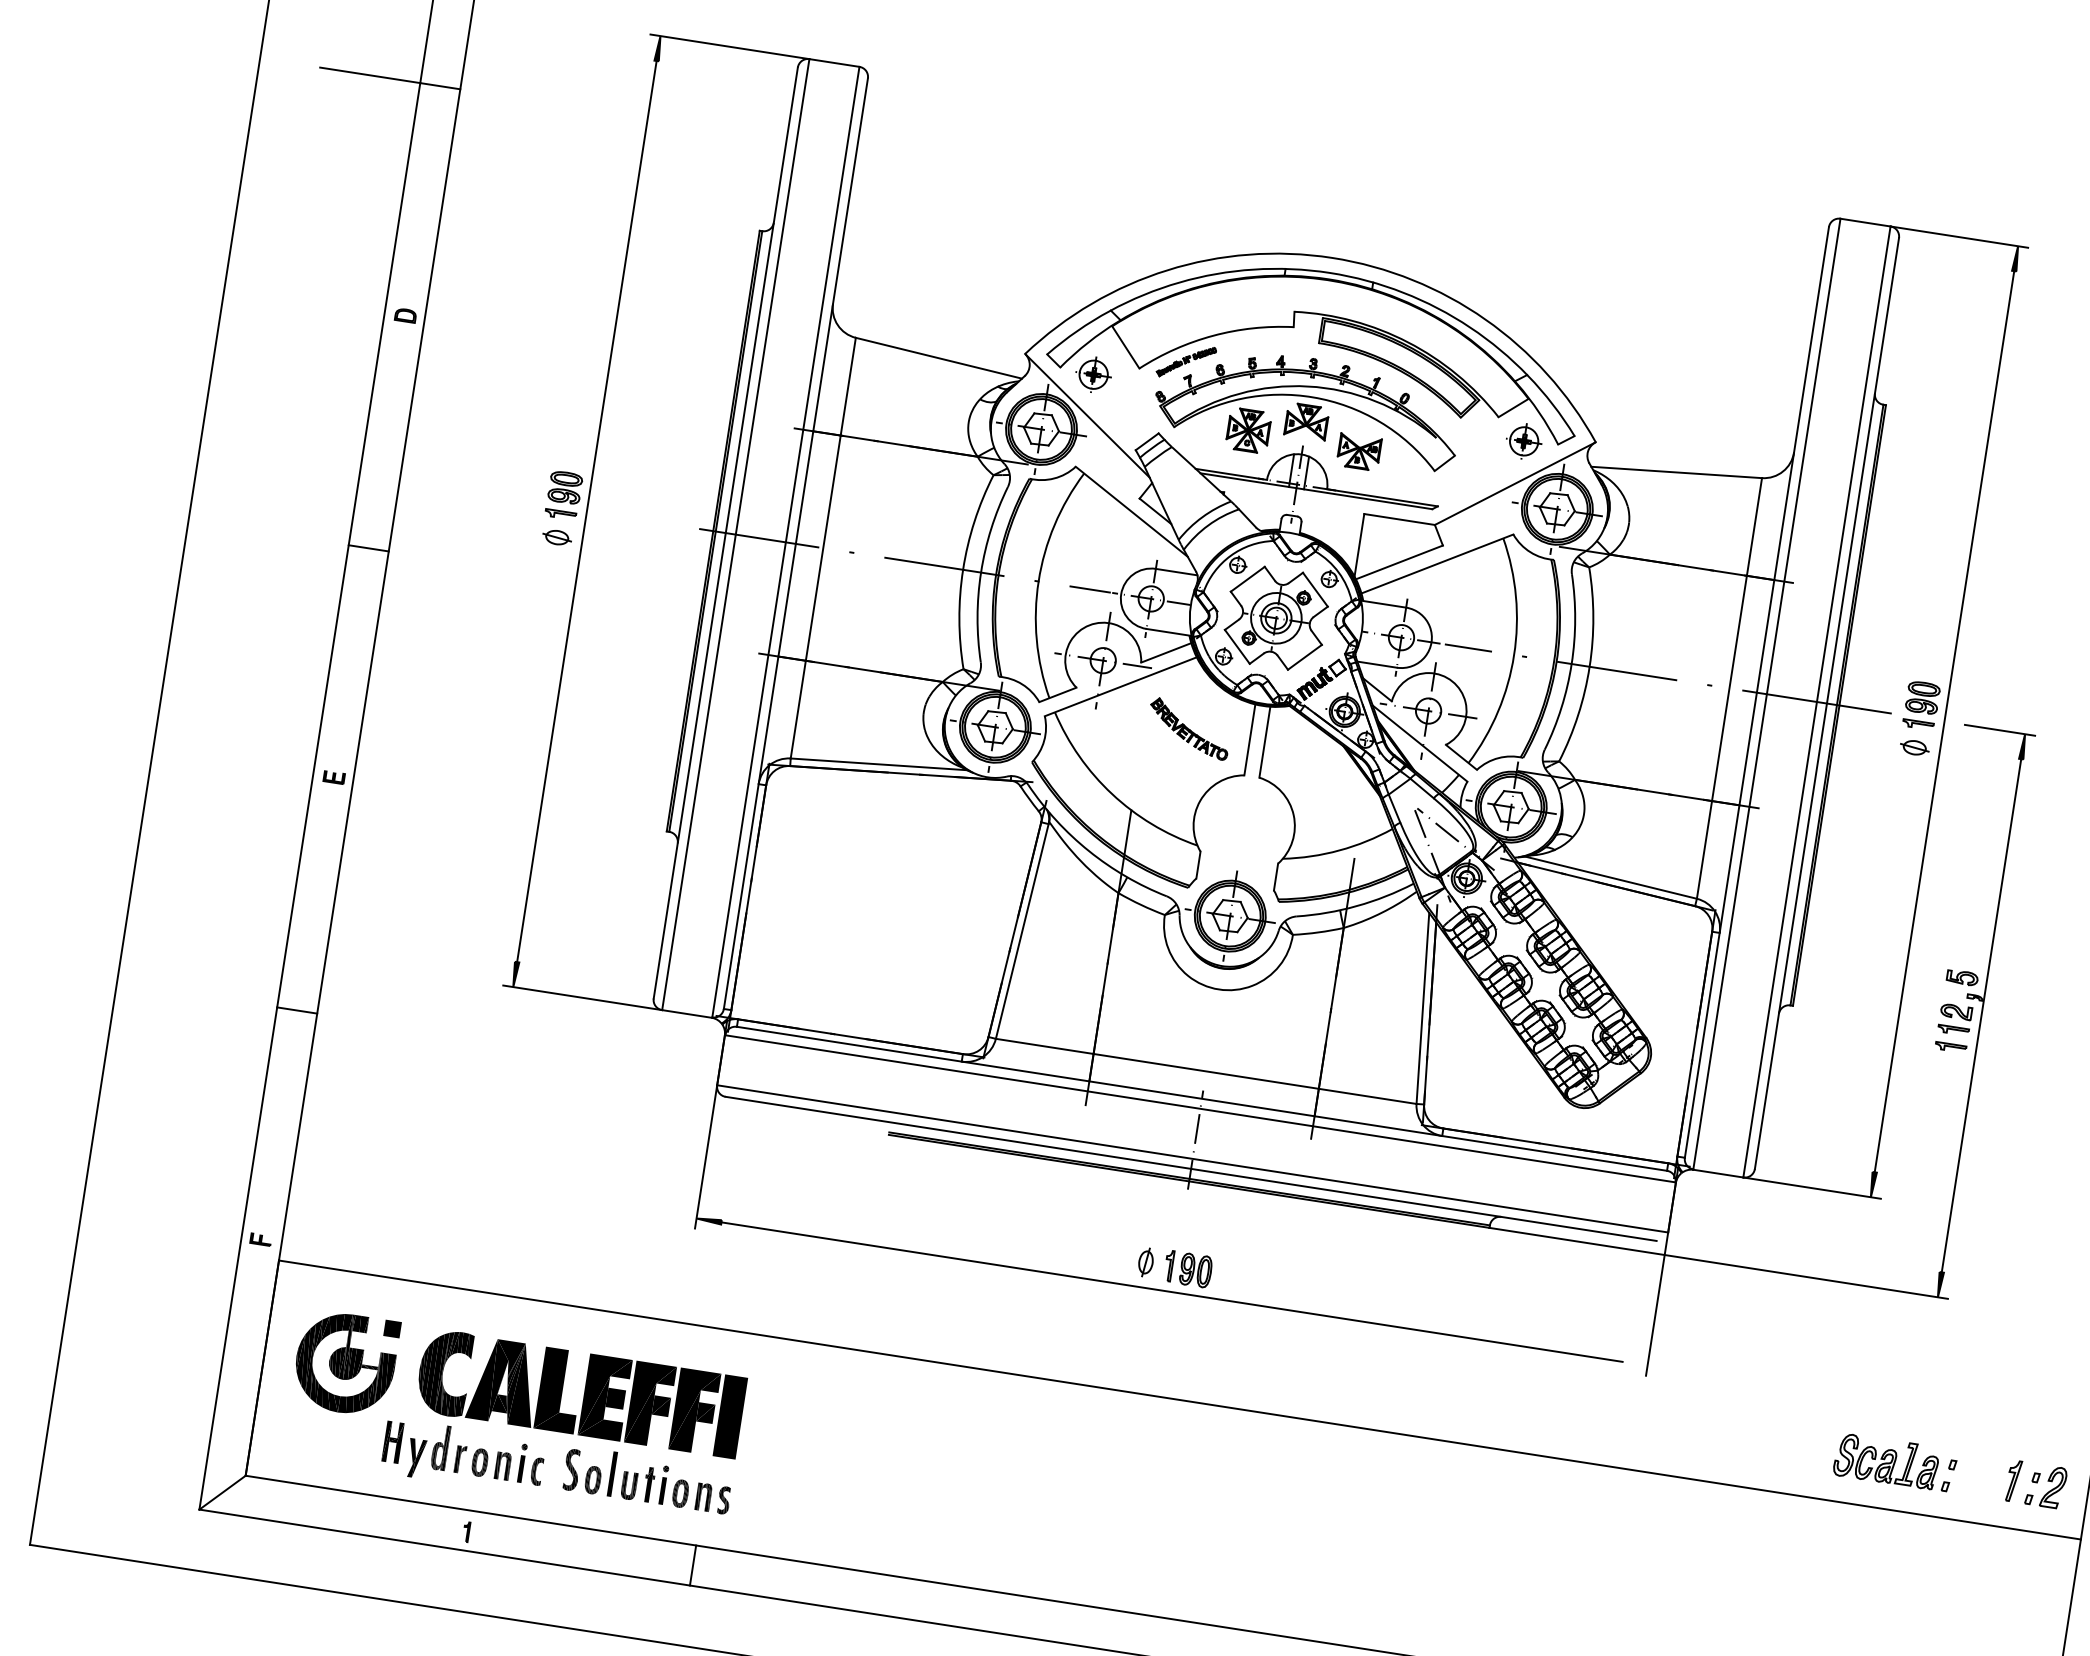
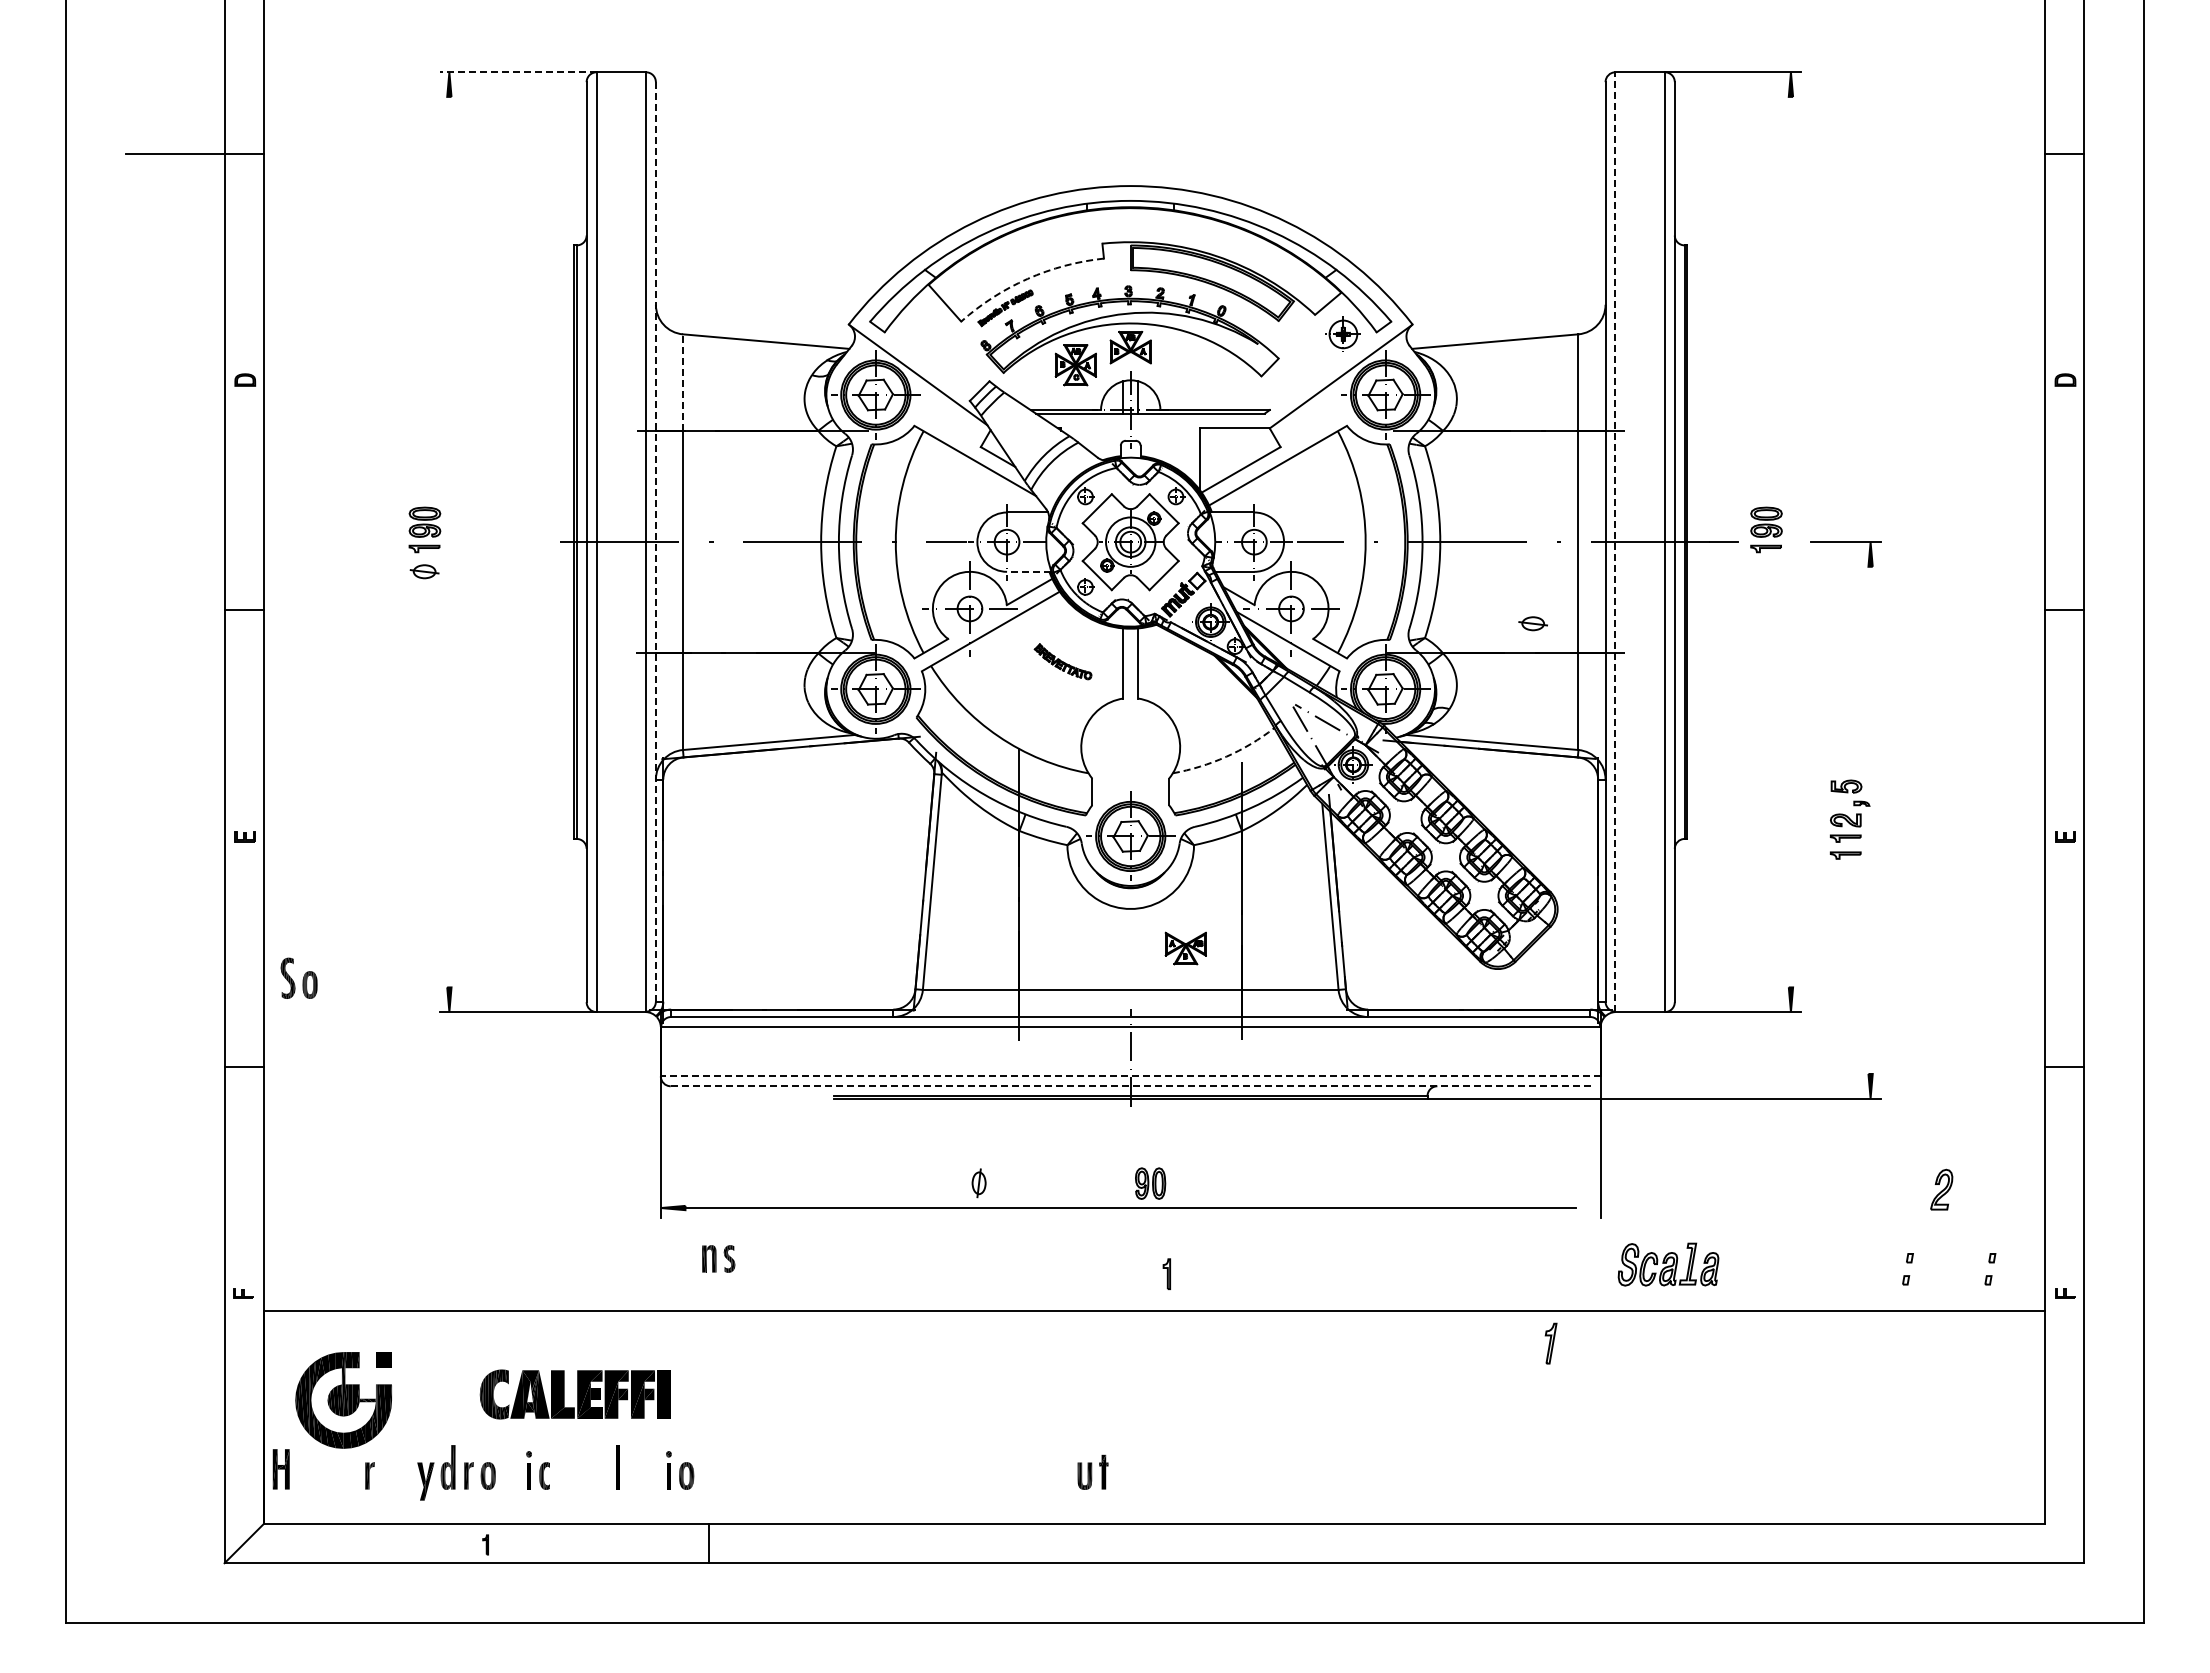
line: (730, 47) -> (518, 72), solid -> dashed
arc: (1213, 335) -> (1027, 278), solid -> dashed
part: (1093, 373) -> (917, 333), removed
line: (847, 386) -> (682, 382), solid -> dashed
part: (1358, 452) -> (1185, 948), moved
line: (587, 510) -> (449, 541), removed
line: (795, 543) -> (655, 541), solid -> dashed
line: (1168, 631) -> (1028, 571), solid -> dashed
line: (1767, 693) -> (1615, 541), solid -> dashed
line: (1944, 720) -> (1790, 541), removed
part: (1188, 728) -> (1062, 661), size x0.7
part: (1914, 747) -> (1532, 623), moved
arc: (1339, 850) -> (1226, 756), solid -> dashed
line: (1981, 1014) -> (1870, 819), removed
line: (1192, 1158) -> (1130, 1076), solid -> dashed
line: (1190, 1169) -> (1130, 1086), solid -> dashed
part: (1145, 1262) -> (978, 1183), moved
part: (1168, 1265) -> (1166, 1273), moved
part: (580, 1393) -> (575, 1394), size x0.6
part: (392, 1442) -> (280, 1469), moved
part: (359, 1443) -> (369, 1475), added
part: (1886, 1461) -> (1668, 1264), moved
part: (502, 1465) -> (510, 1475), removed
part: (582, 1470) -> (298, 977), moved
part: (2013, 1480) -> (1550, 1343), moved
part: (637, 1482) -> (1092, 1471), moved
part: (2053, 1487) -> (1941, 1189), moved
part: (713, 1498) -> (718, 1258), moved

